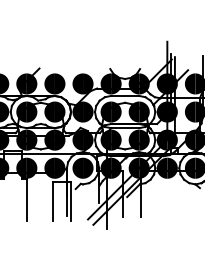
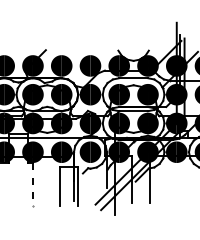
line: (26, 200) -> (32, 185), solid -> dashed

